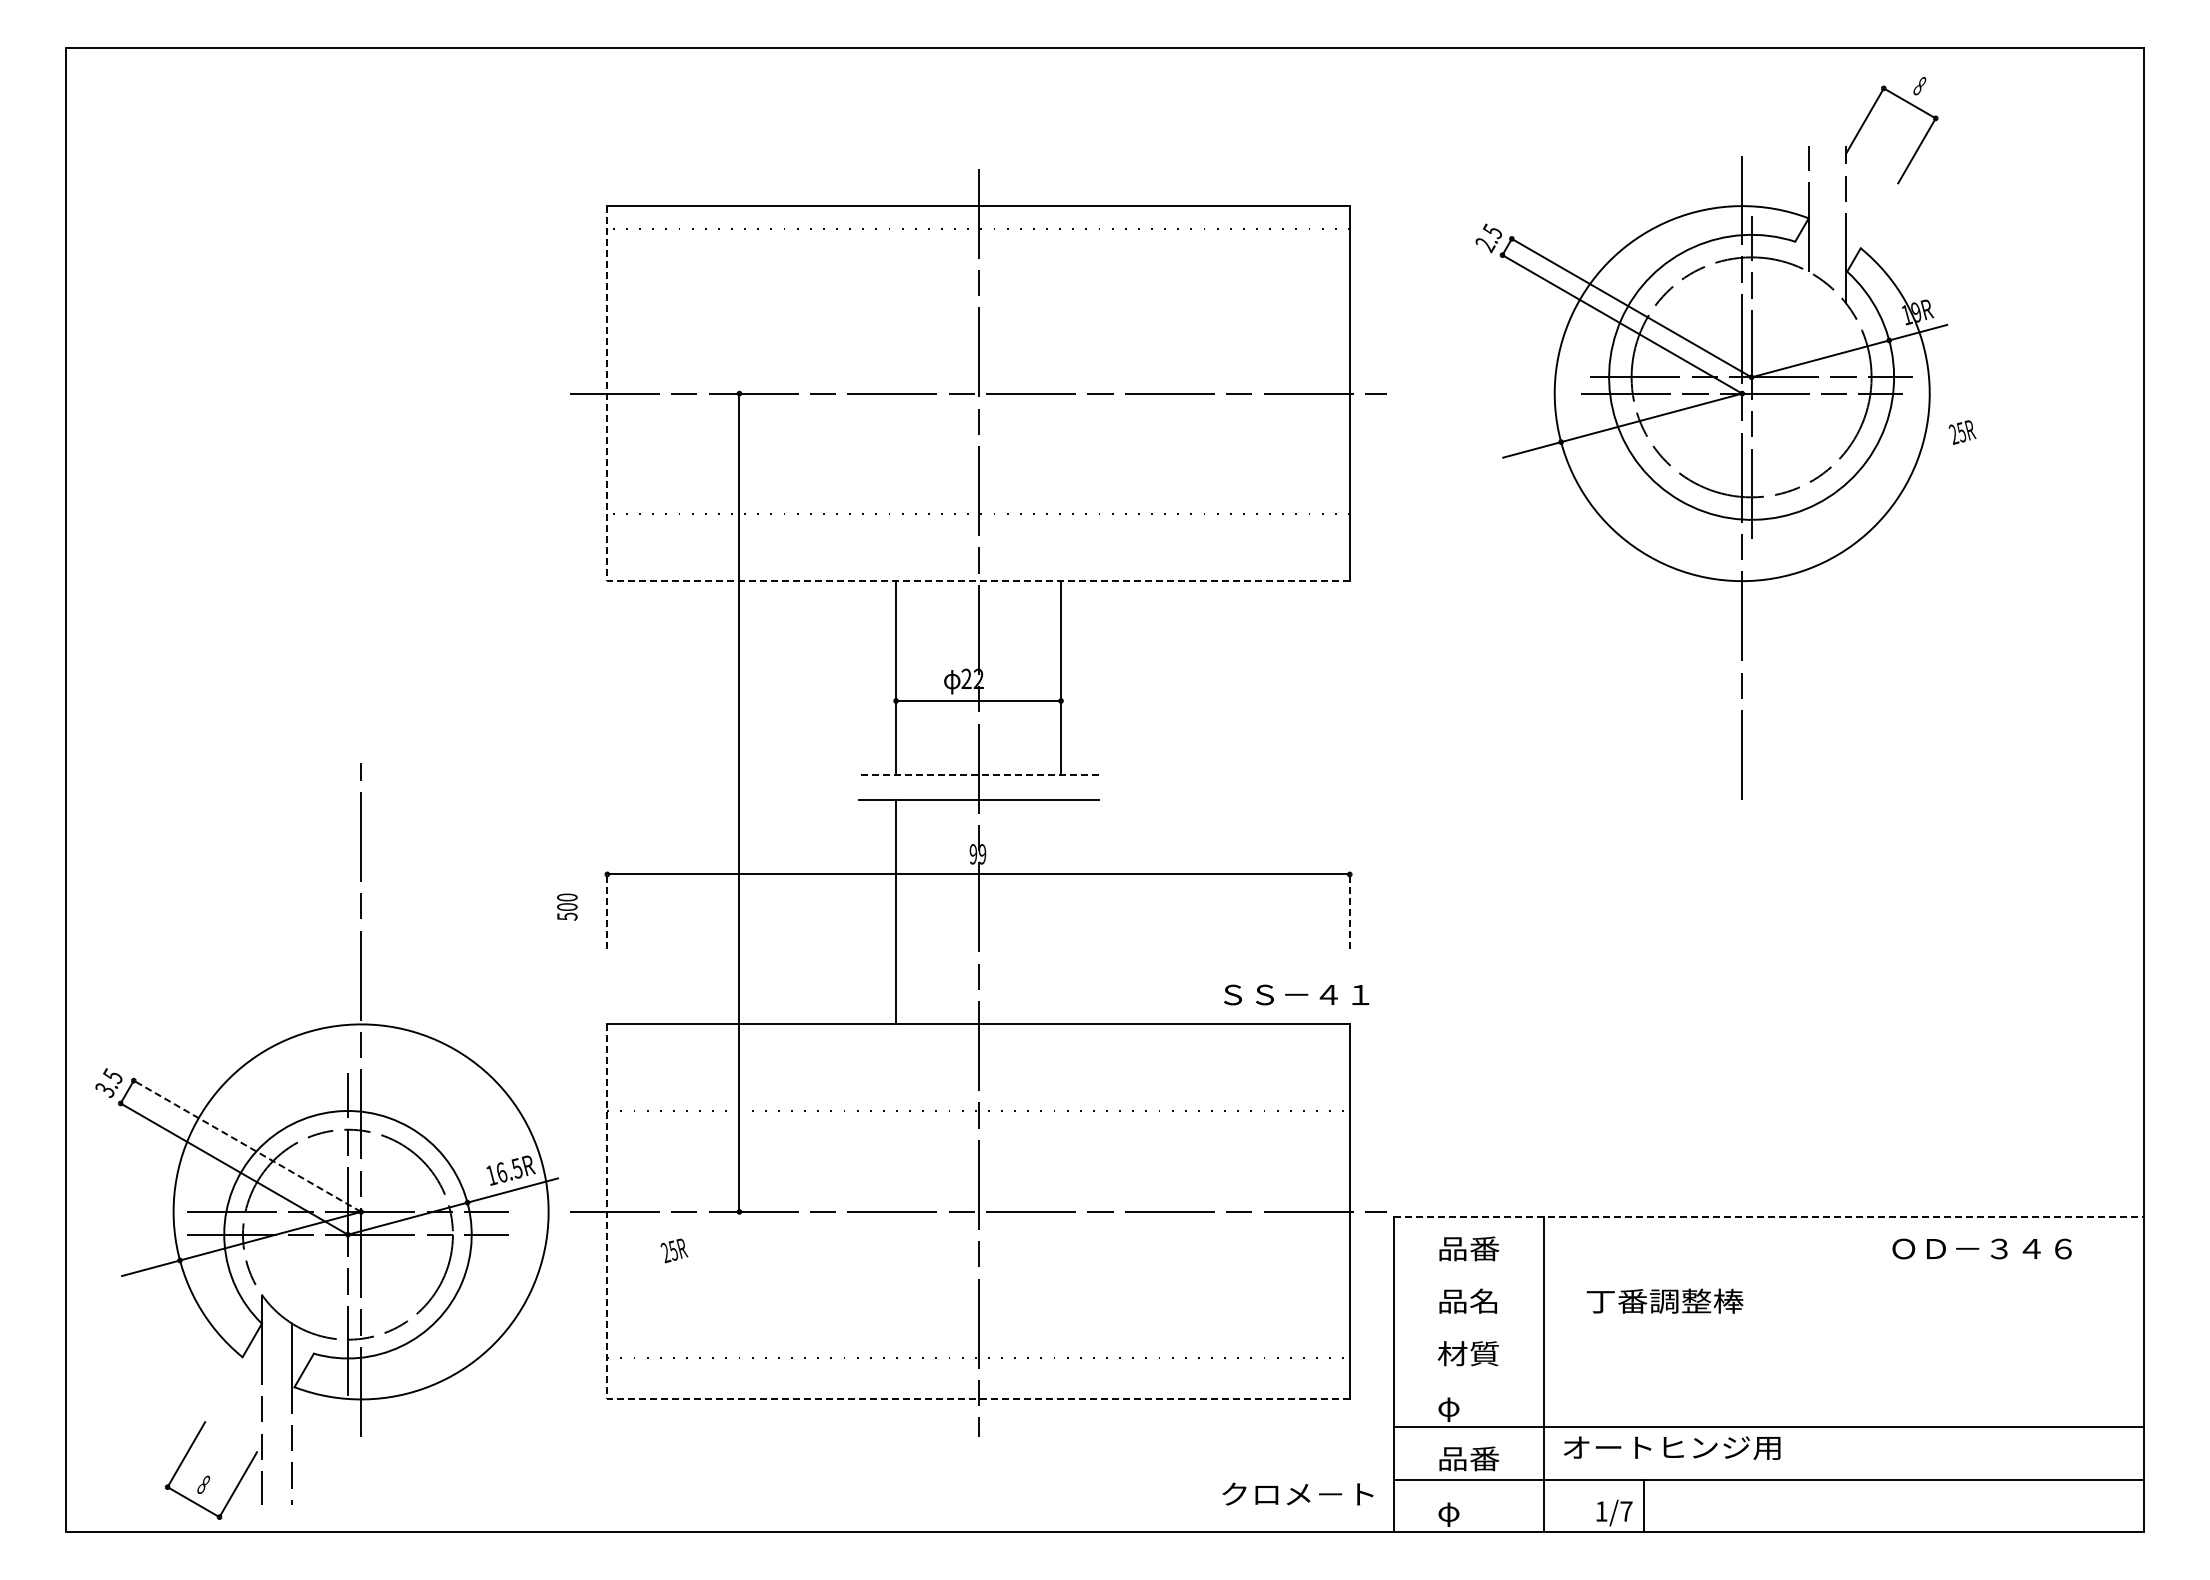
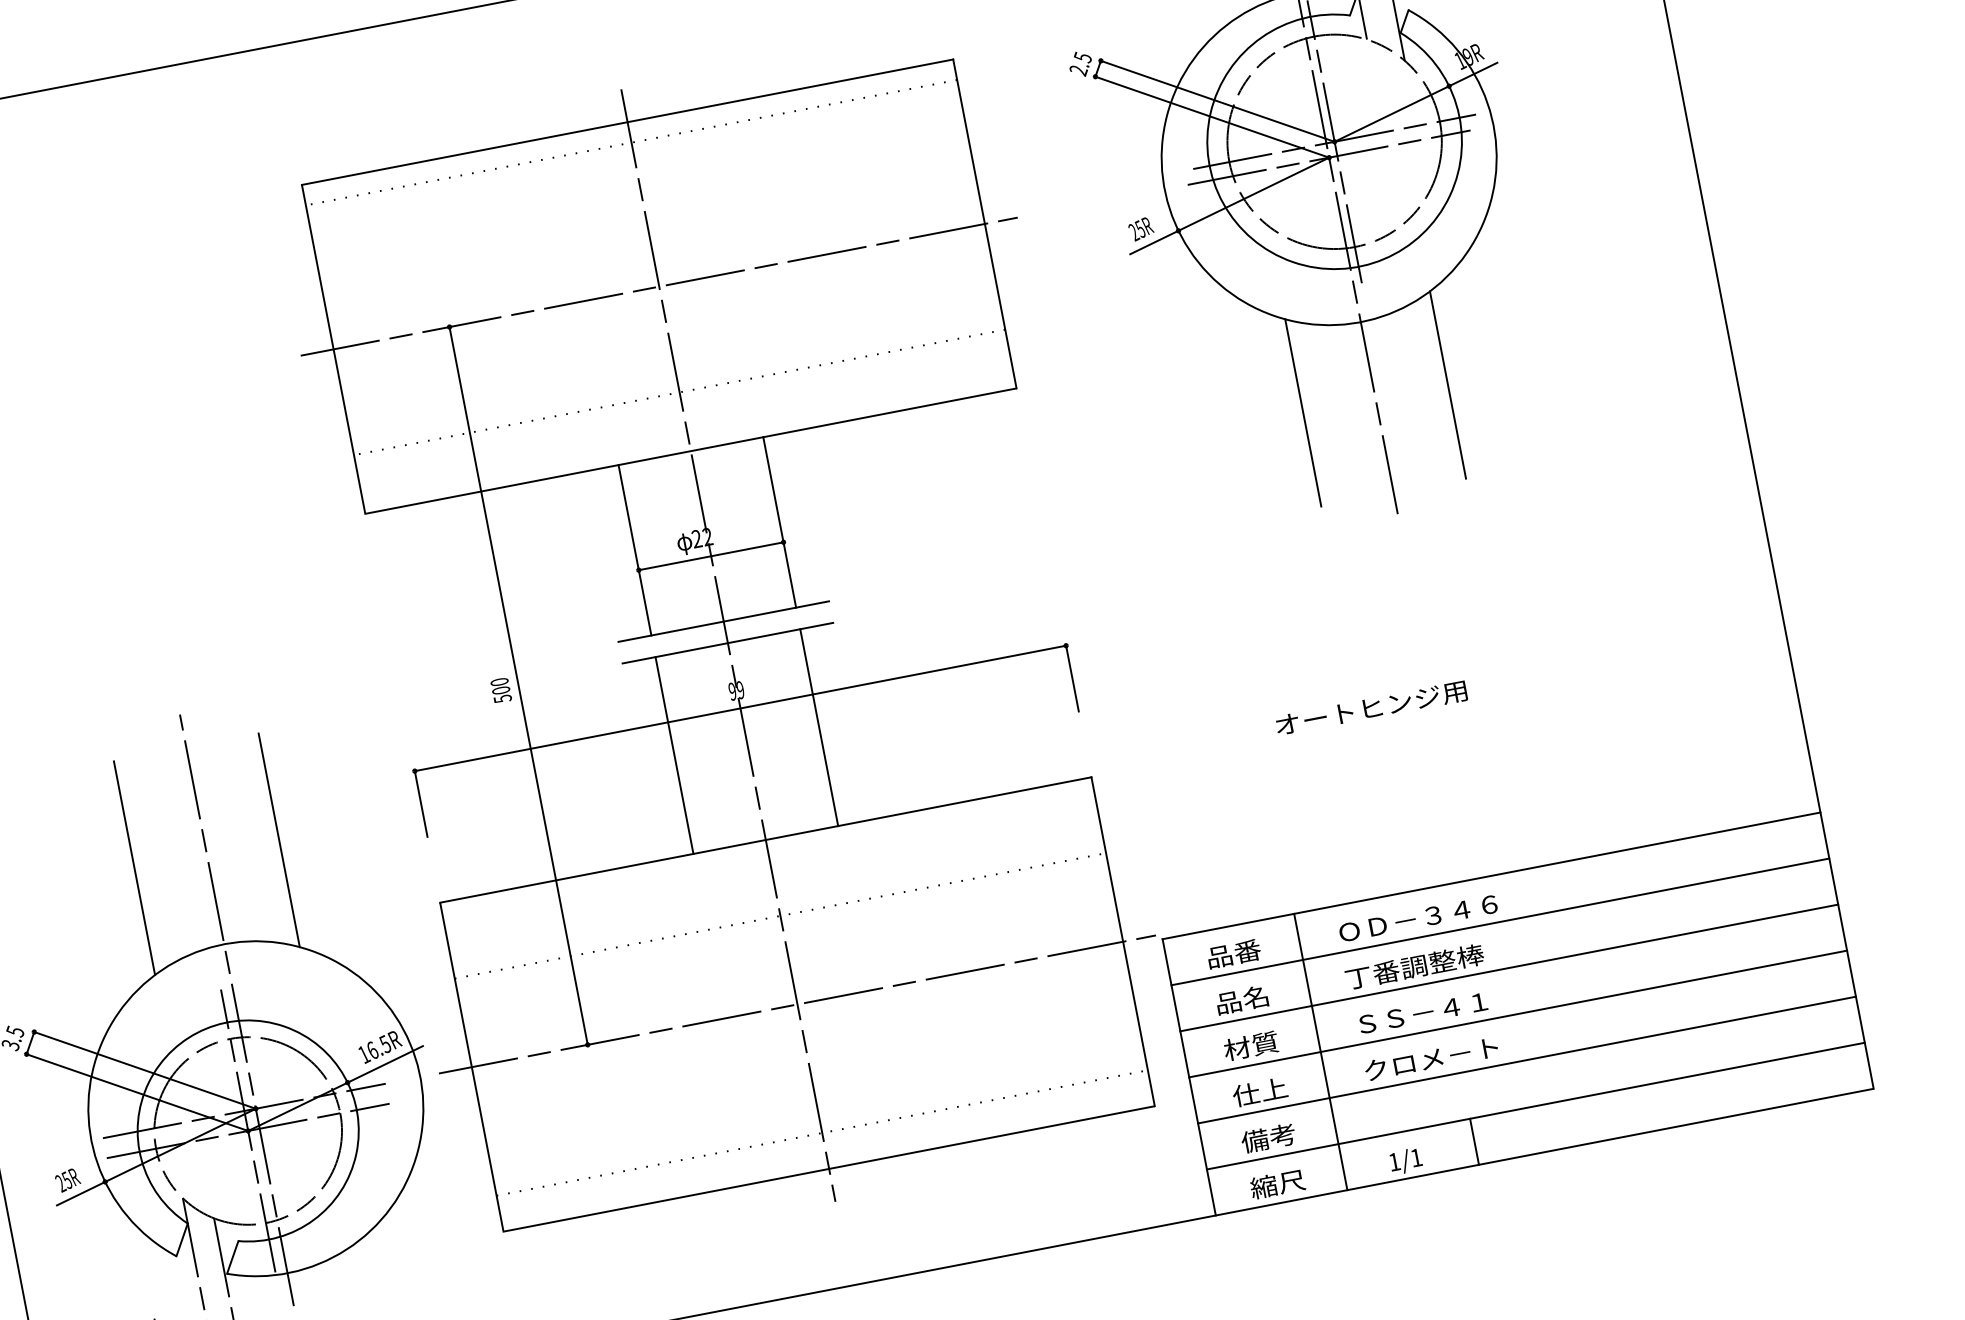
text: (1962, 432) -> (1141, 229), moved
line: (790, 581) -> (526, 483), dashed -> solid
line: (1659, 668) -> (1303, 412), added
line: (1824, 668) -> (1447, 384), added
line: (978, 775) -> (723, 621), dashed -> solid
text: (567, 906) -> (501, 689), moved
line: (607, 911) -> (421, 803), dashed -> solid
line: (1349, 911) -> (1072, 678), dashed -> solid
line: (1061, 912) -> (819, 727), added
line: (278, 921) -> (134, 867), added
line: (443, 921) -> (279, 840), added
text: (1296, 994) -> (1423, 1012), moved
line: (247, 1146) -> (145, 1070), dashed -> solid
line: (1768, 1217) -> (1491, 875), dashed -> solid
text: (1981, 1248) -> (1417, 918), moved
text: (674, 1250) -> (68, 1180), moved
line: (1768, 1269) -> (1500, 921), added
line: (1768, 1322) -> (1509, 968), added
line: (1768, 1374) -> (1517, 1013), added
line: (791, 1399) -> (665, 1200), dashed -> solid
text: (1468, 1407) -> (1260, 1093), φ -> 仕上
text: (1671, 1447) -> (1370, 708), moved
text: (1468, 1458) -> (1268, 1137), 品番 -> 備考
text: (1297, 1493) -> (1431, 1058), moved
line: (1643, 1505) -> (1474, 1141), moved
text: (1626, 1511) -> (1416, 1157), 1/7 -> 1/1
text: (1467, 1512) -> (1277, 1185), φ -> 縮尺

